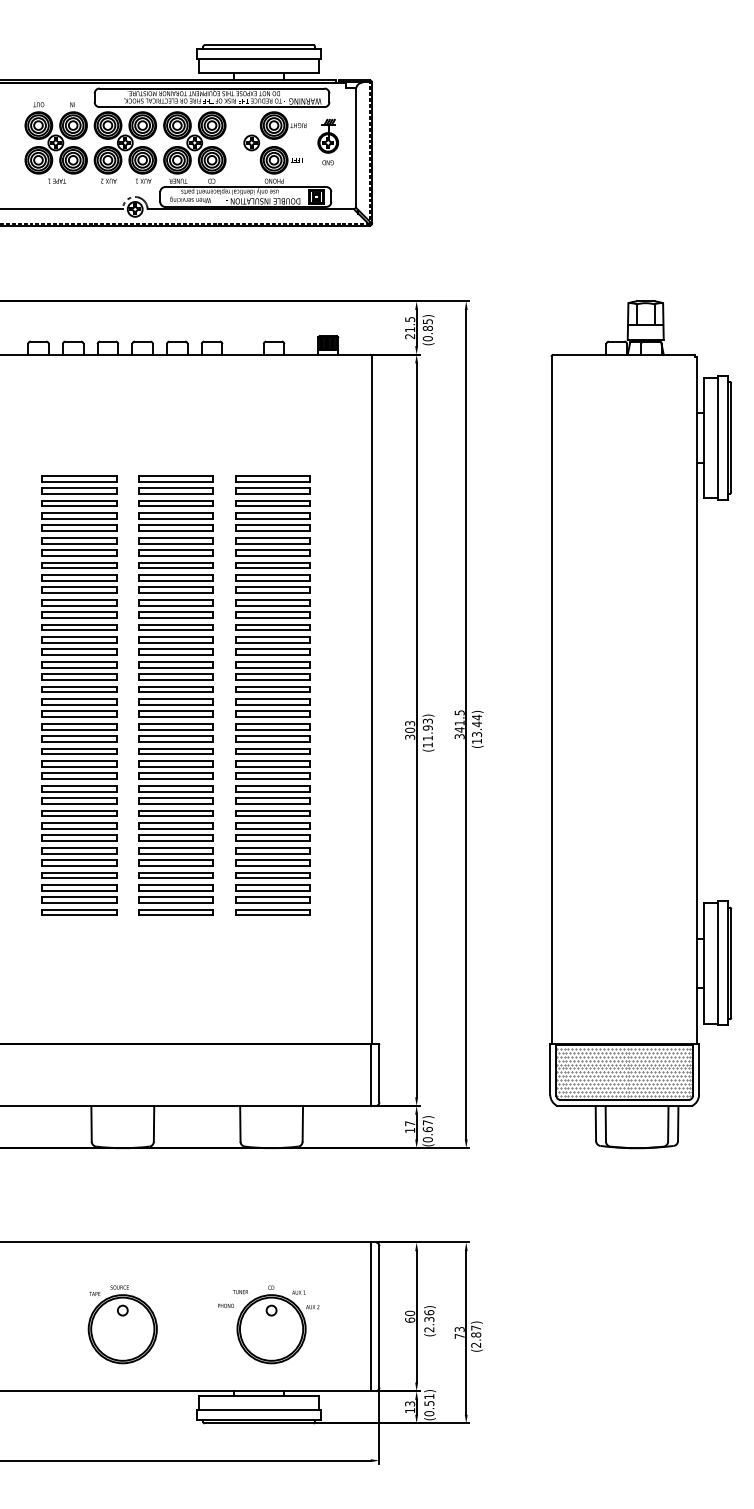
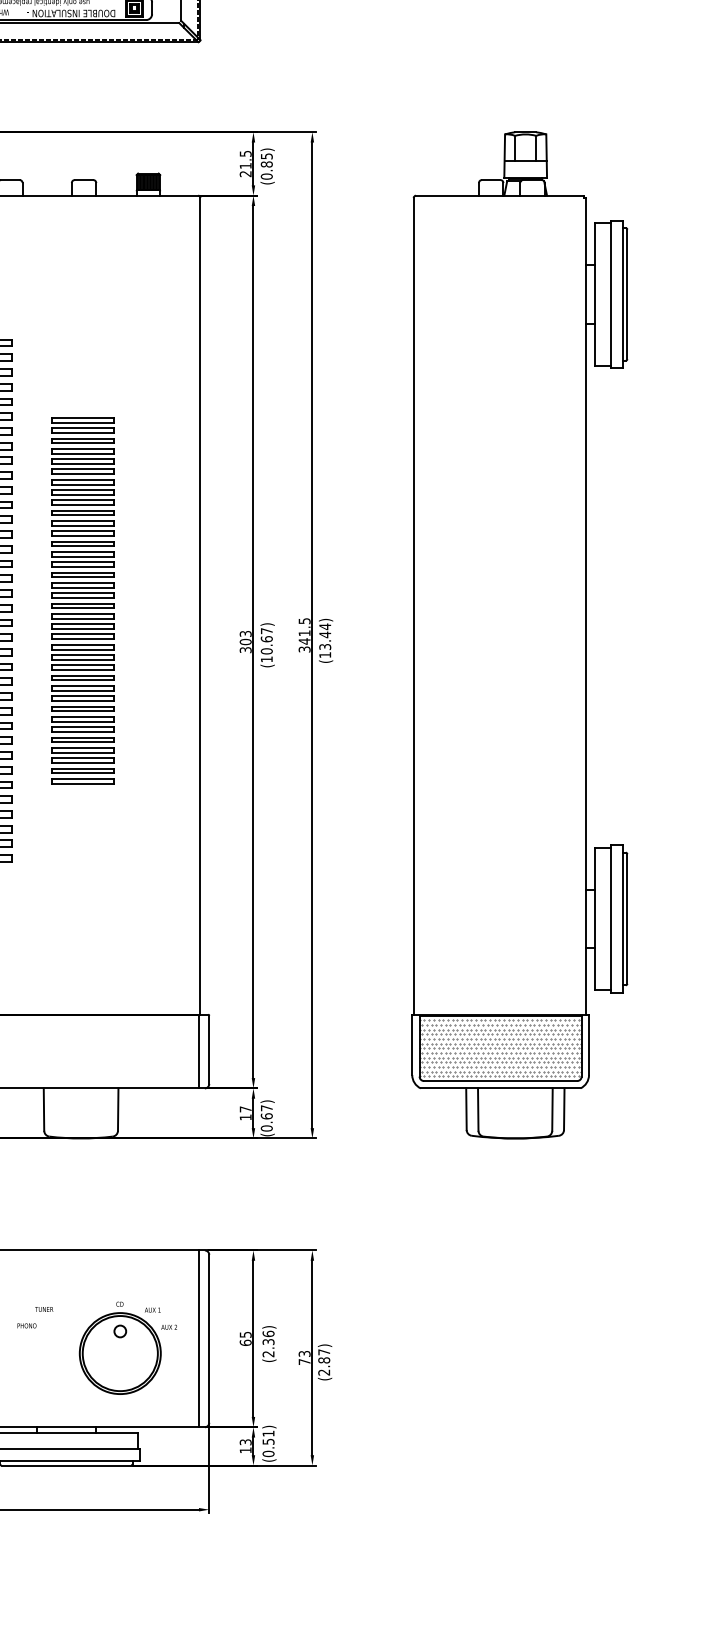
part: (272, 695) -> (82, 600), size x0.7
text: (427, 729) -> (266, 640), (11.93) -> (10.67)
text: (410, 1313) -> (246, 1334), 60 -> 65
part: (277, 1324) -> (127, 1347), moved

